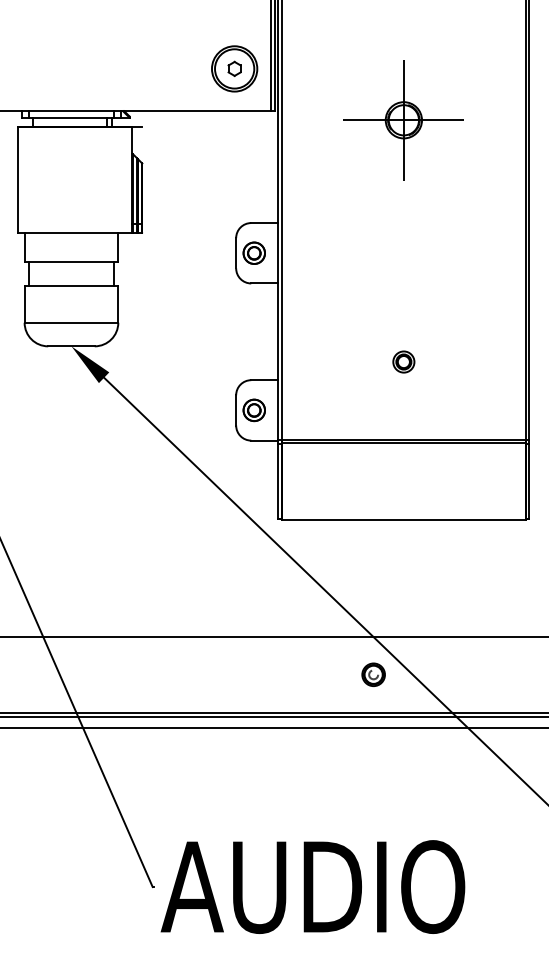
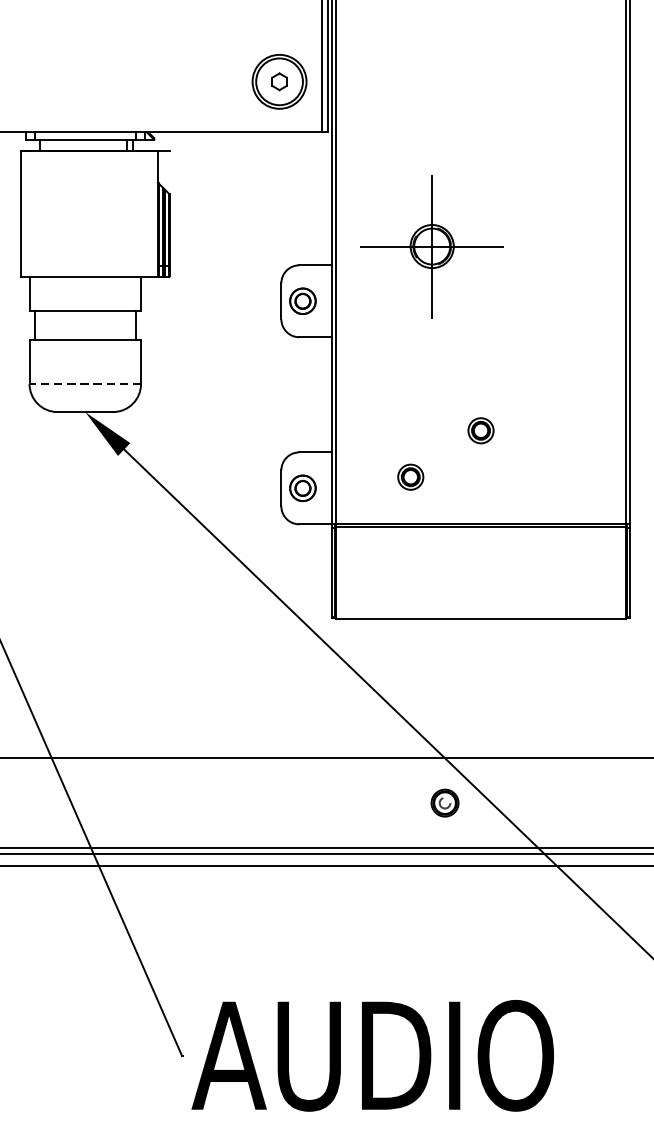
part: (403, 120) -> (431, 246), moved
line: (71, 322) -> (85, 383), solid -> dashed
part: (344, 400) -> (410, 476), added

